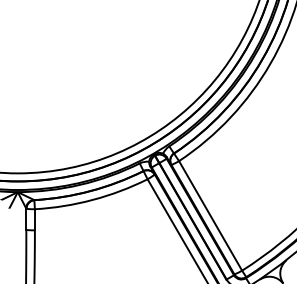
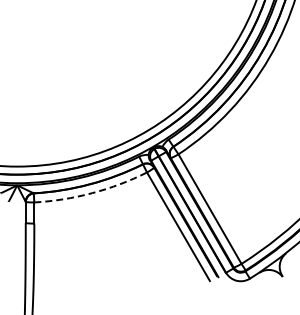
arc: (93, 200) -> (92, 193), solid -> dashed

